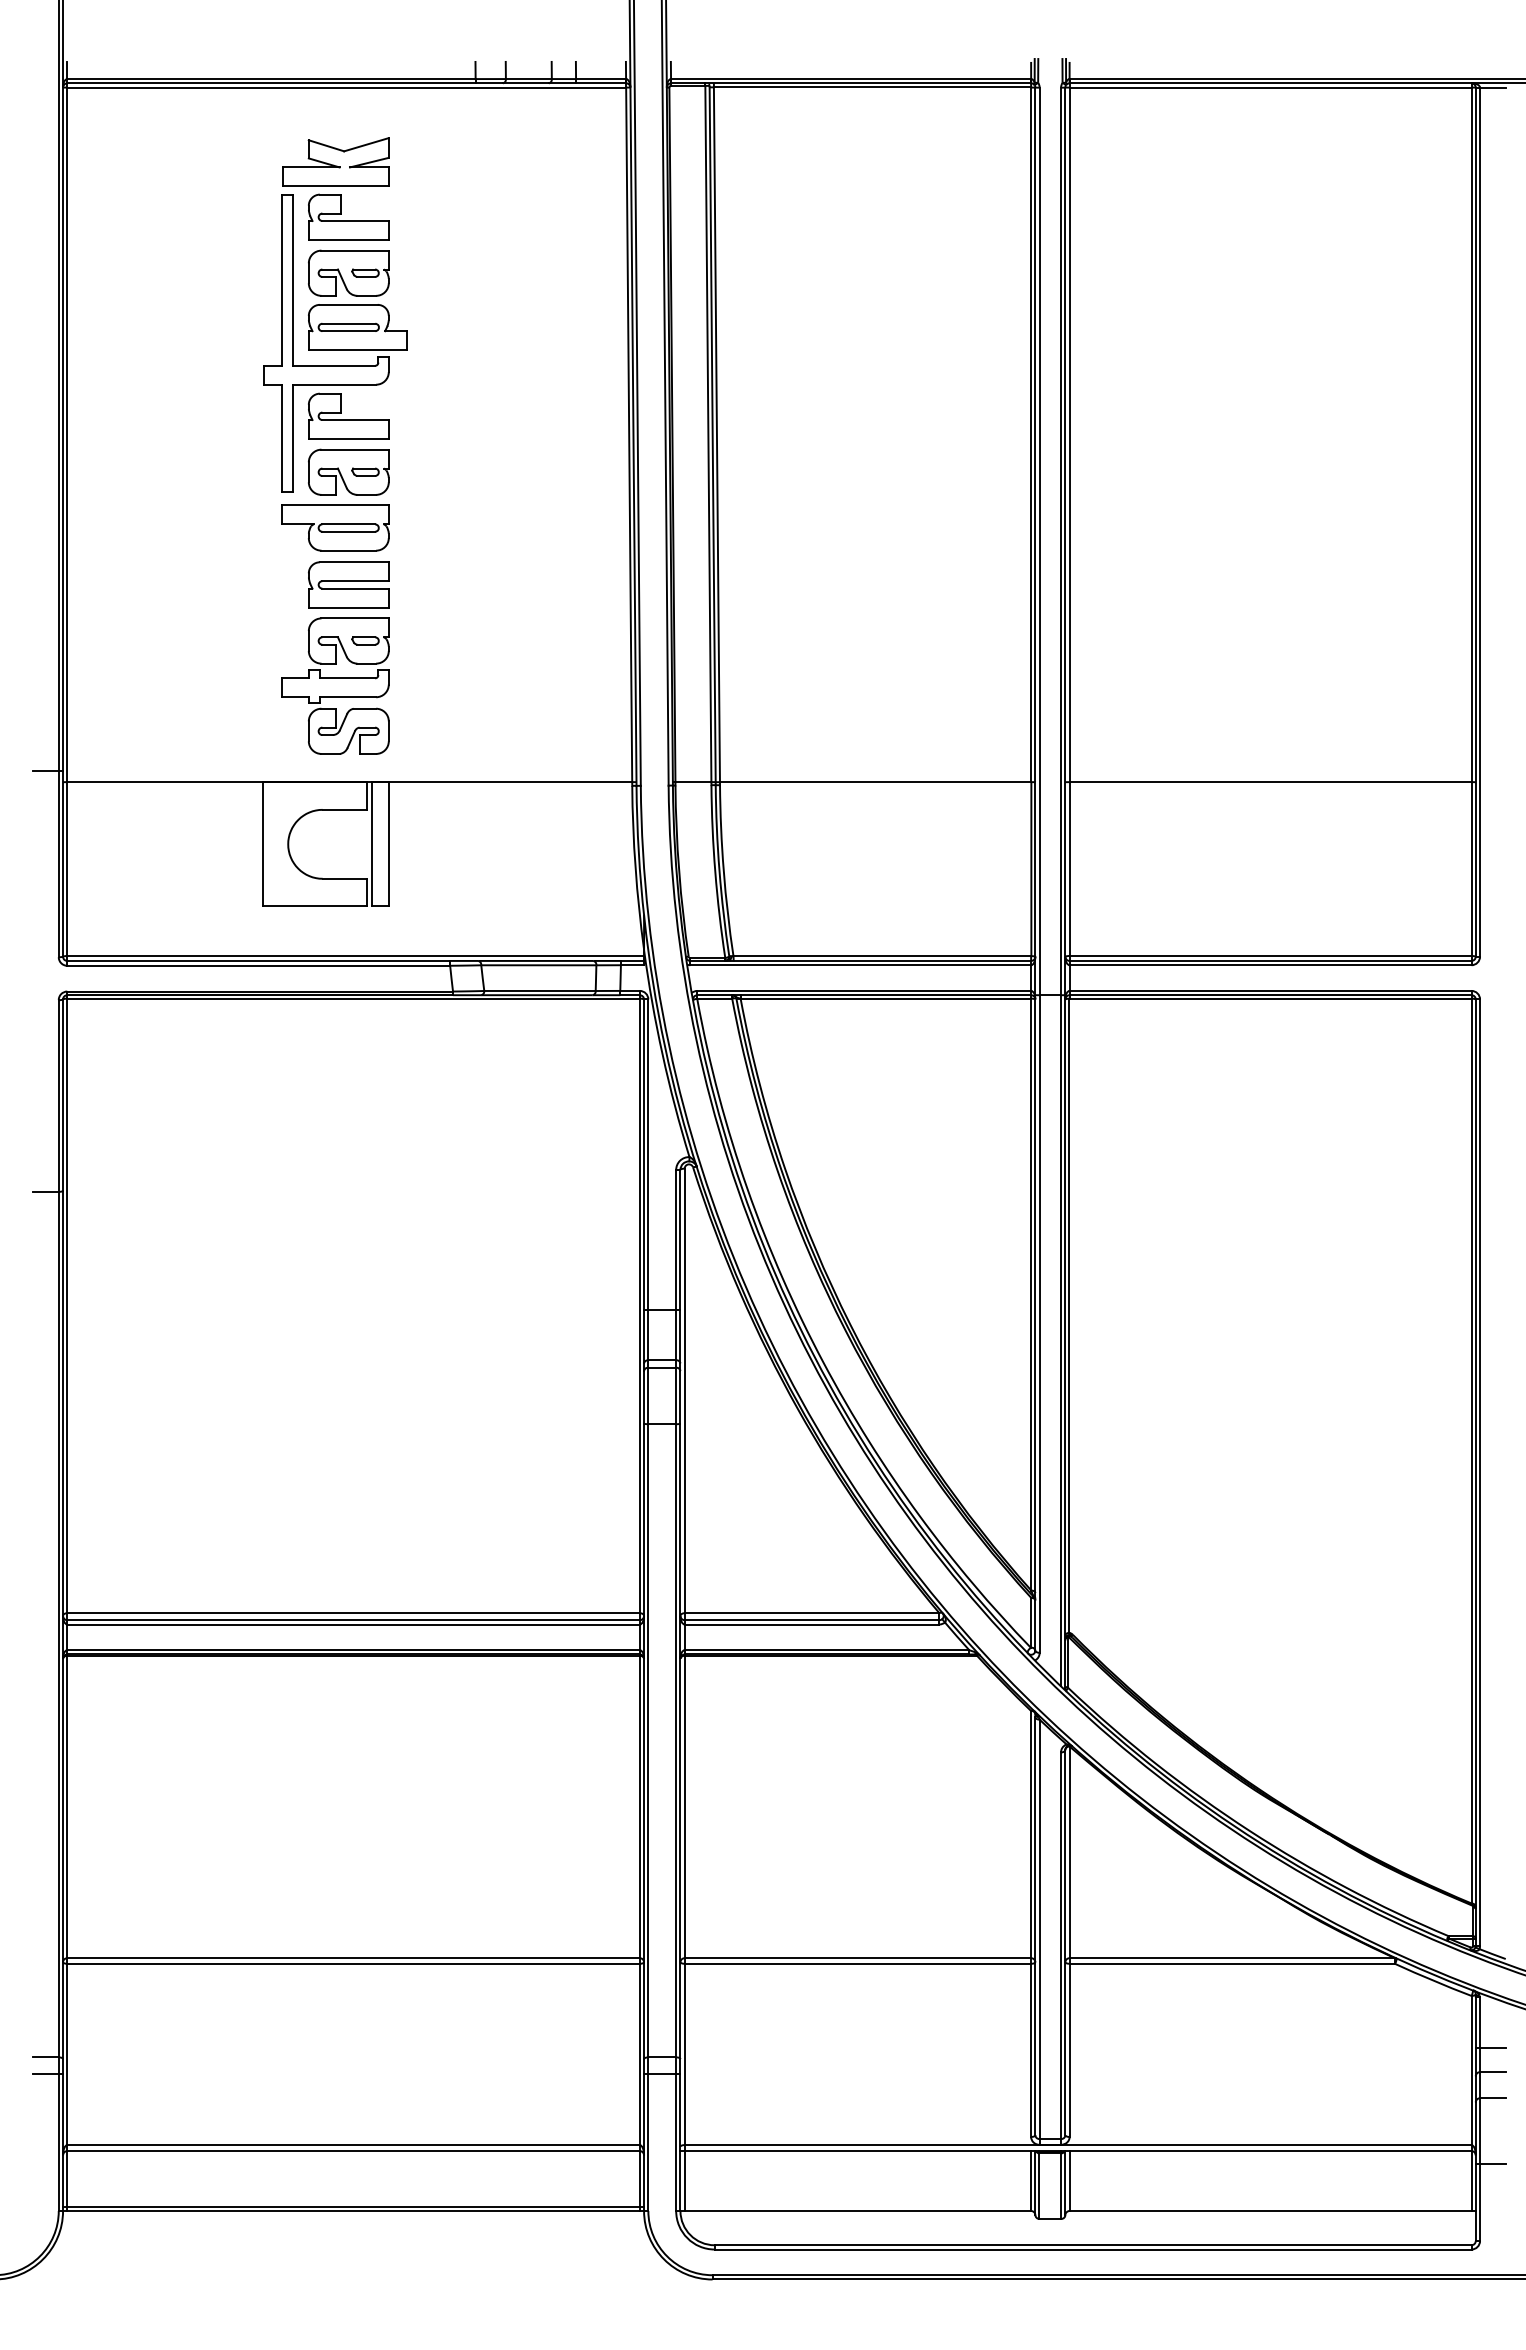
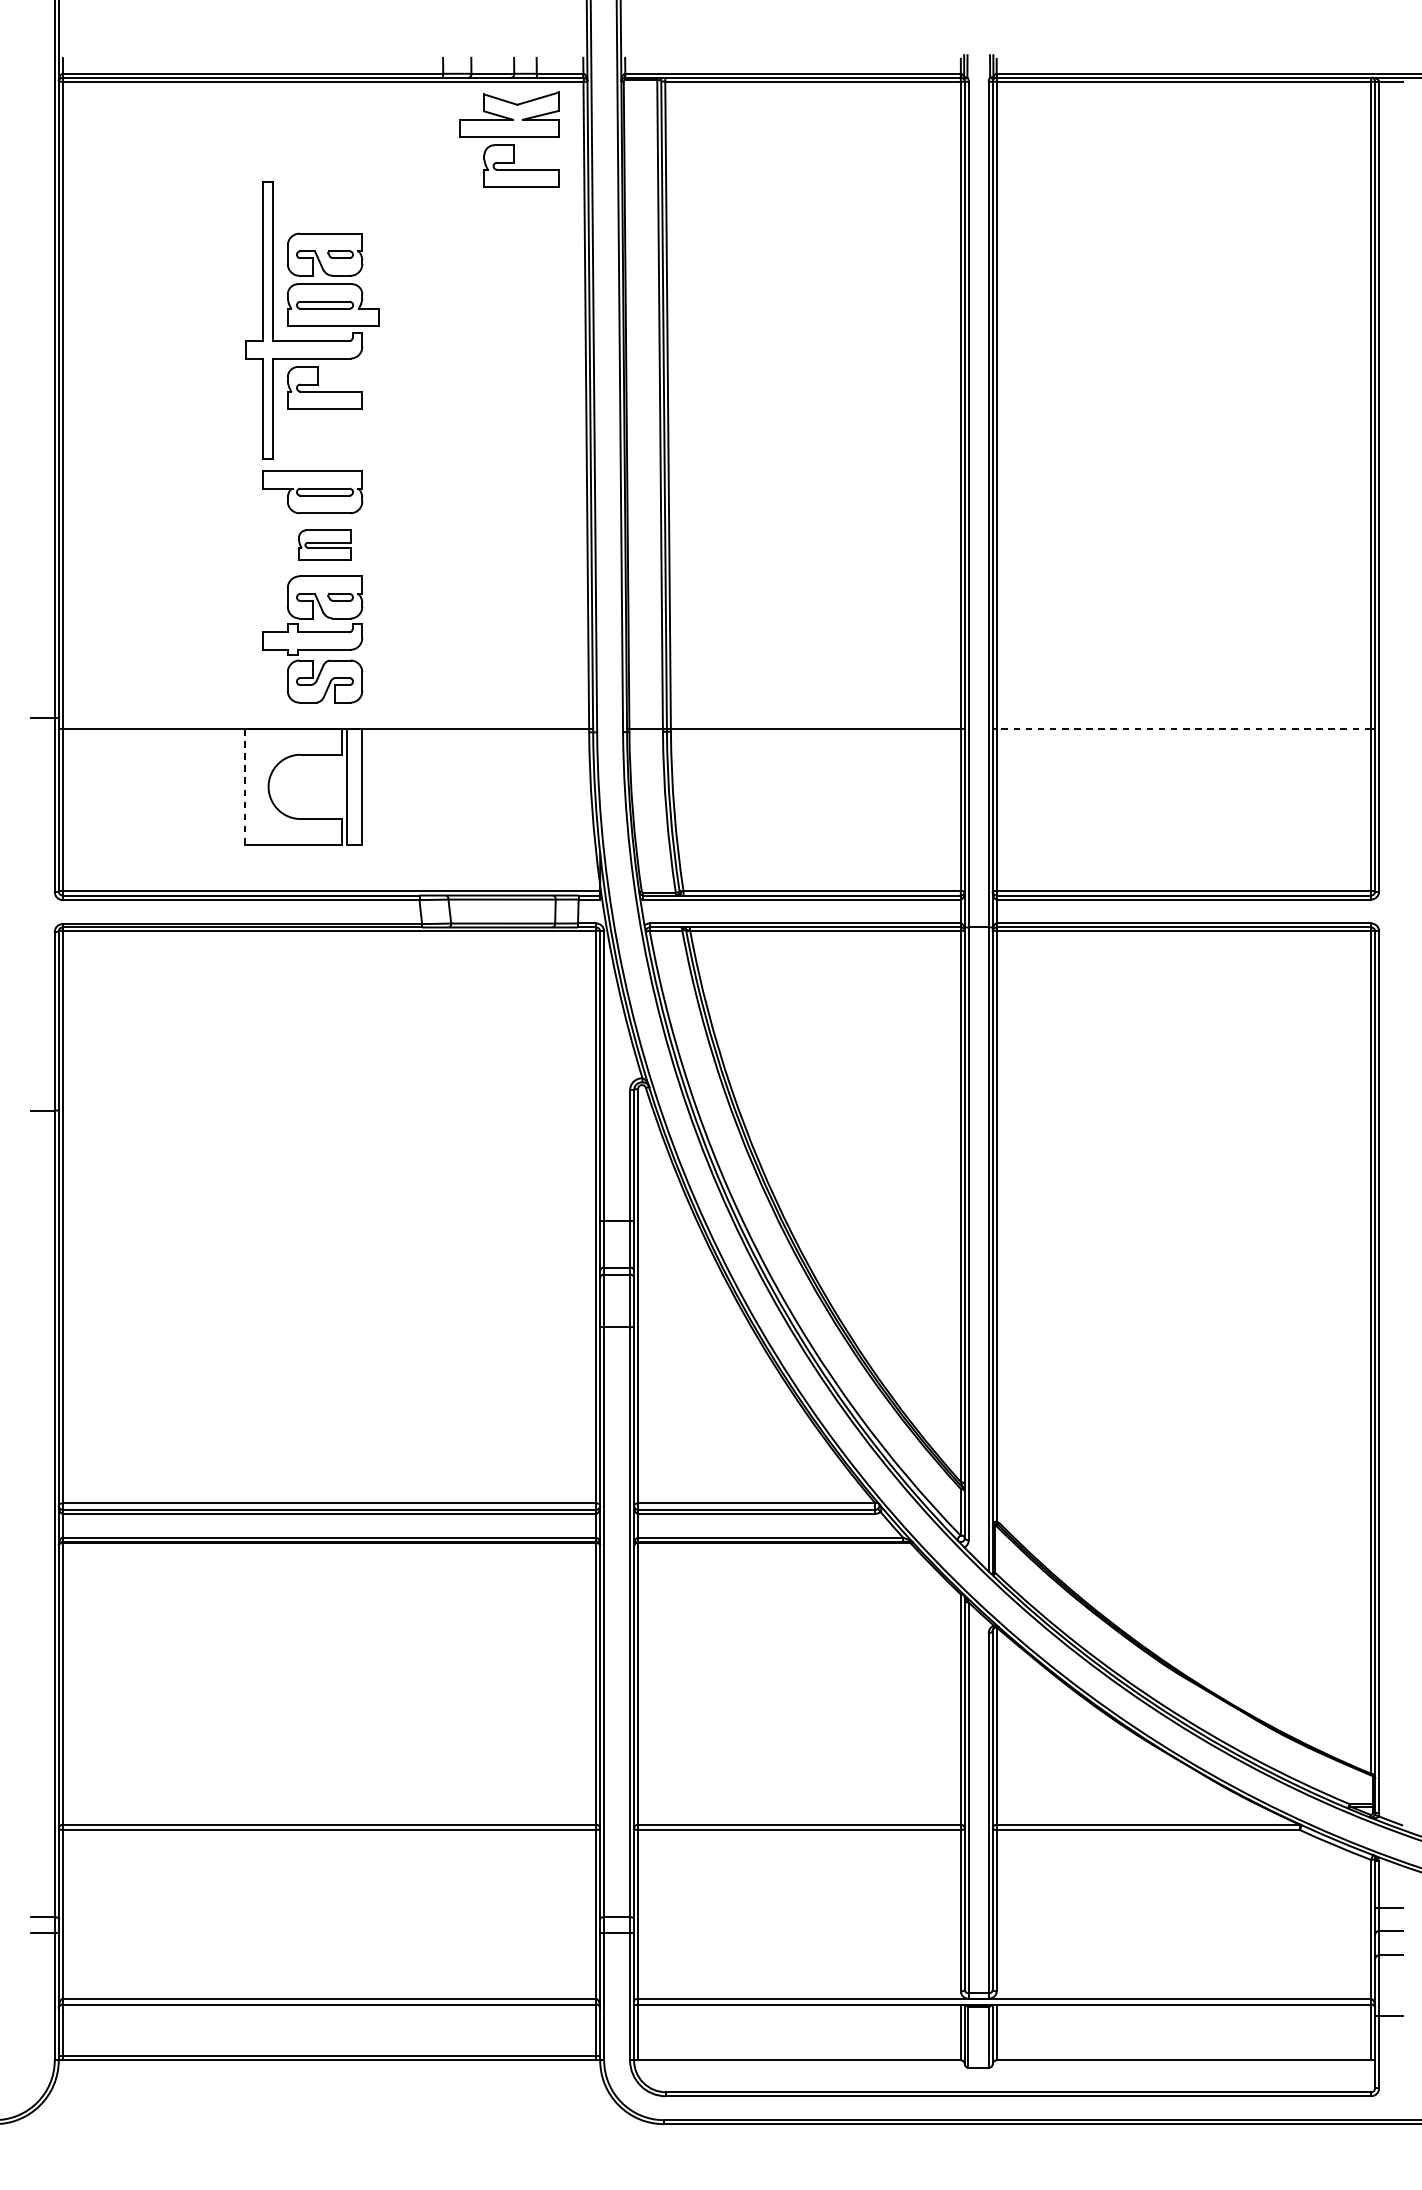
part: (335, 188) -> (509, 139), moved
part: (348, 471) -> (324, 439), removed
part: (348, 584) -> (324, 544), size x0.7
line: (1270, 782) -> (1183, 729), solid -> dashed
line: (262, 844) -> (244, 787), solid -> dashed

